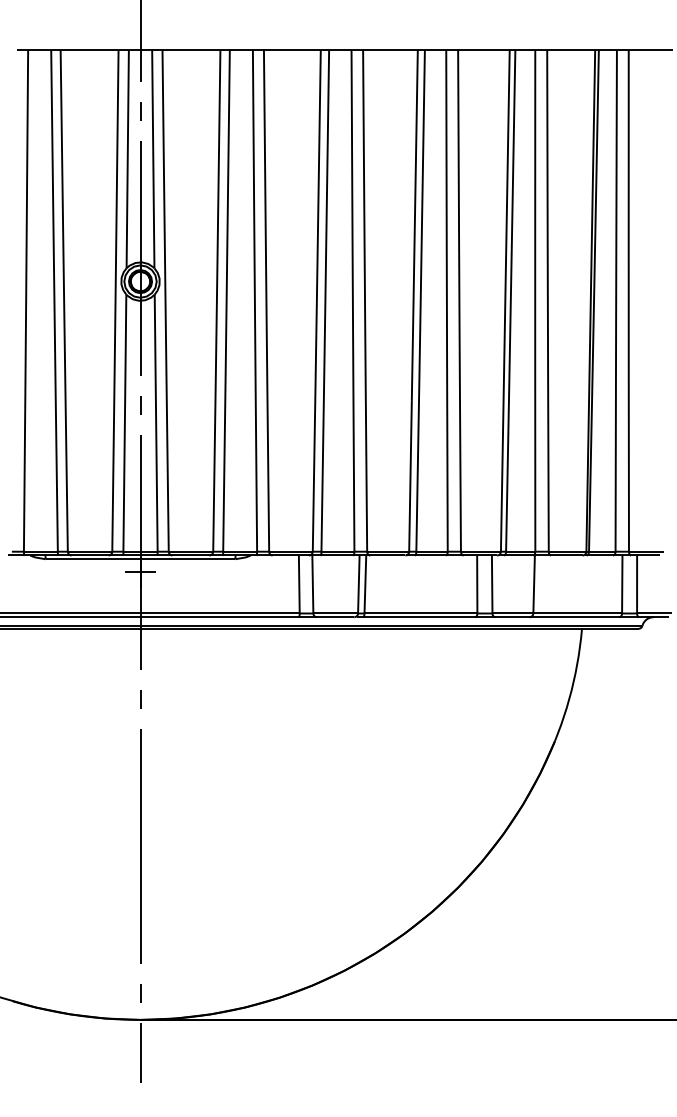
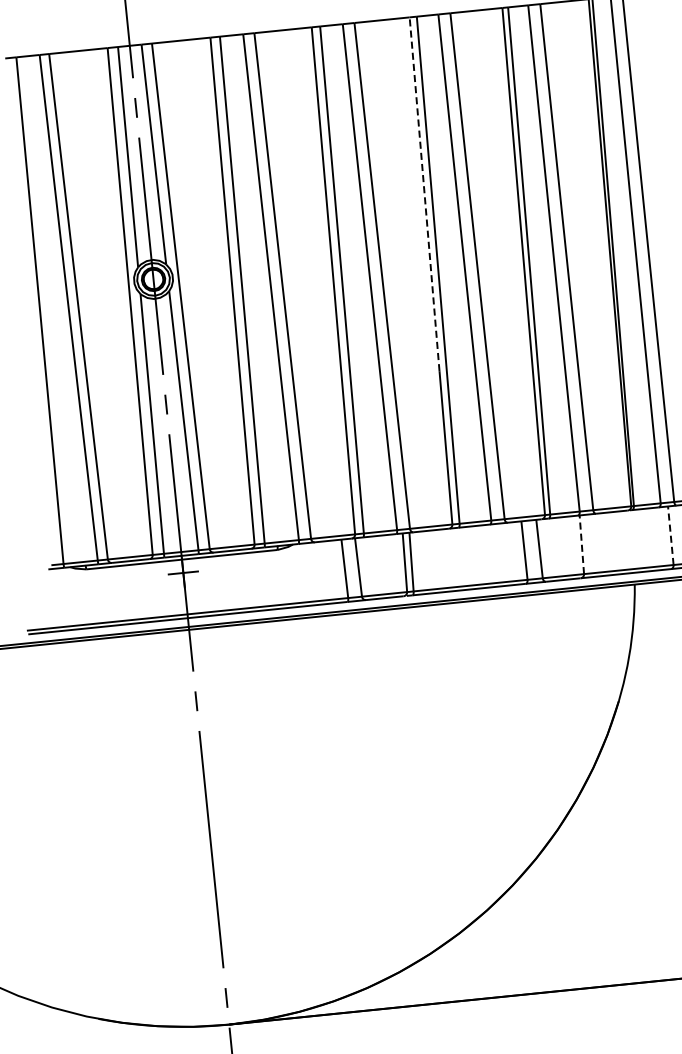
line: (414, 226) -> (424, 195), solid -> dashed
line: (534, 584) -> (582, 544), solid -> dashed
line: (622, 584) -> (671, 535), solid -> dashed

